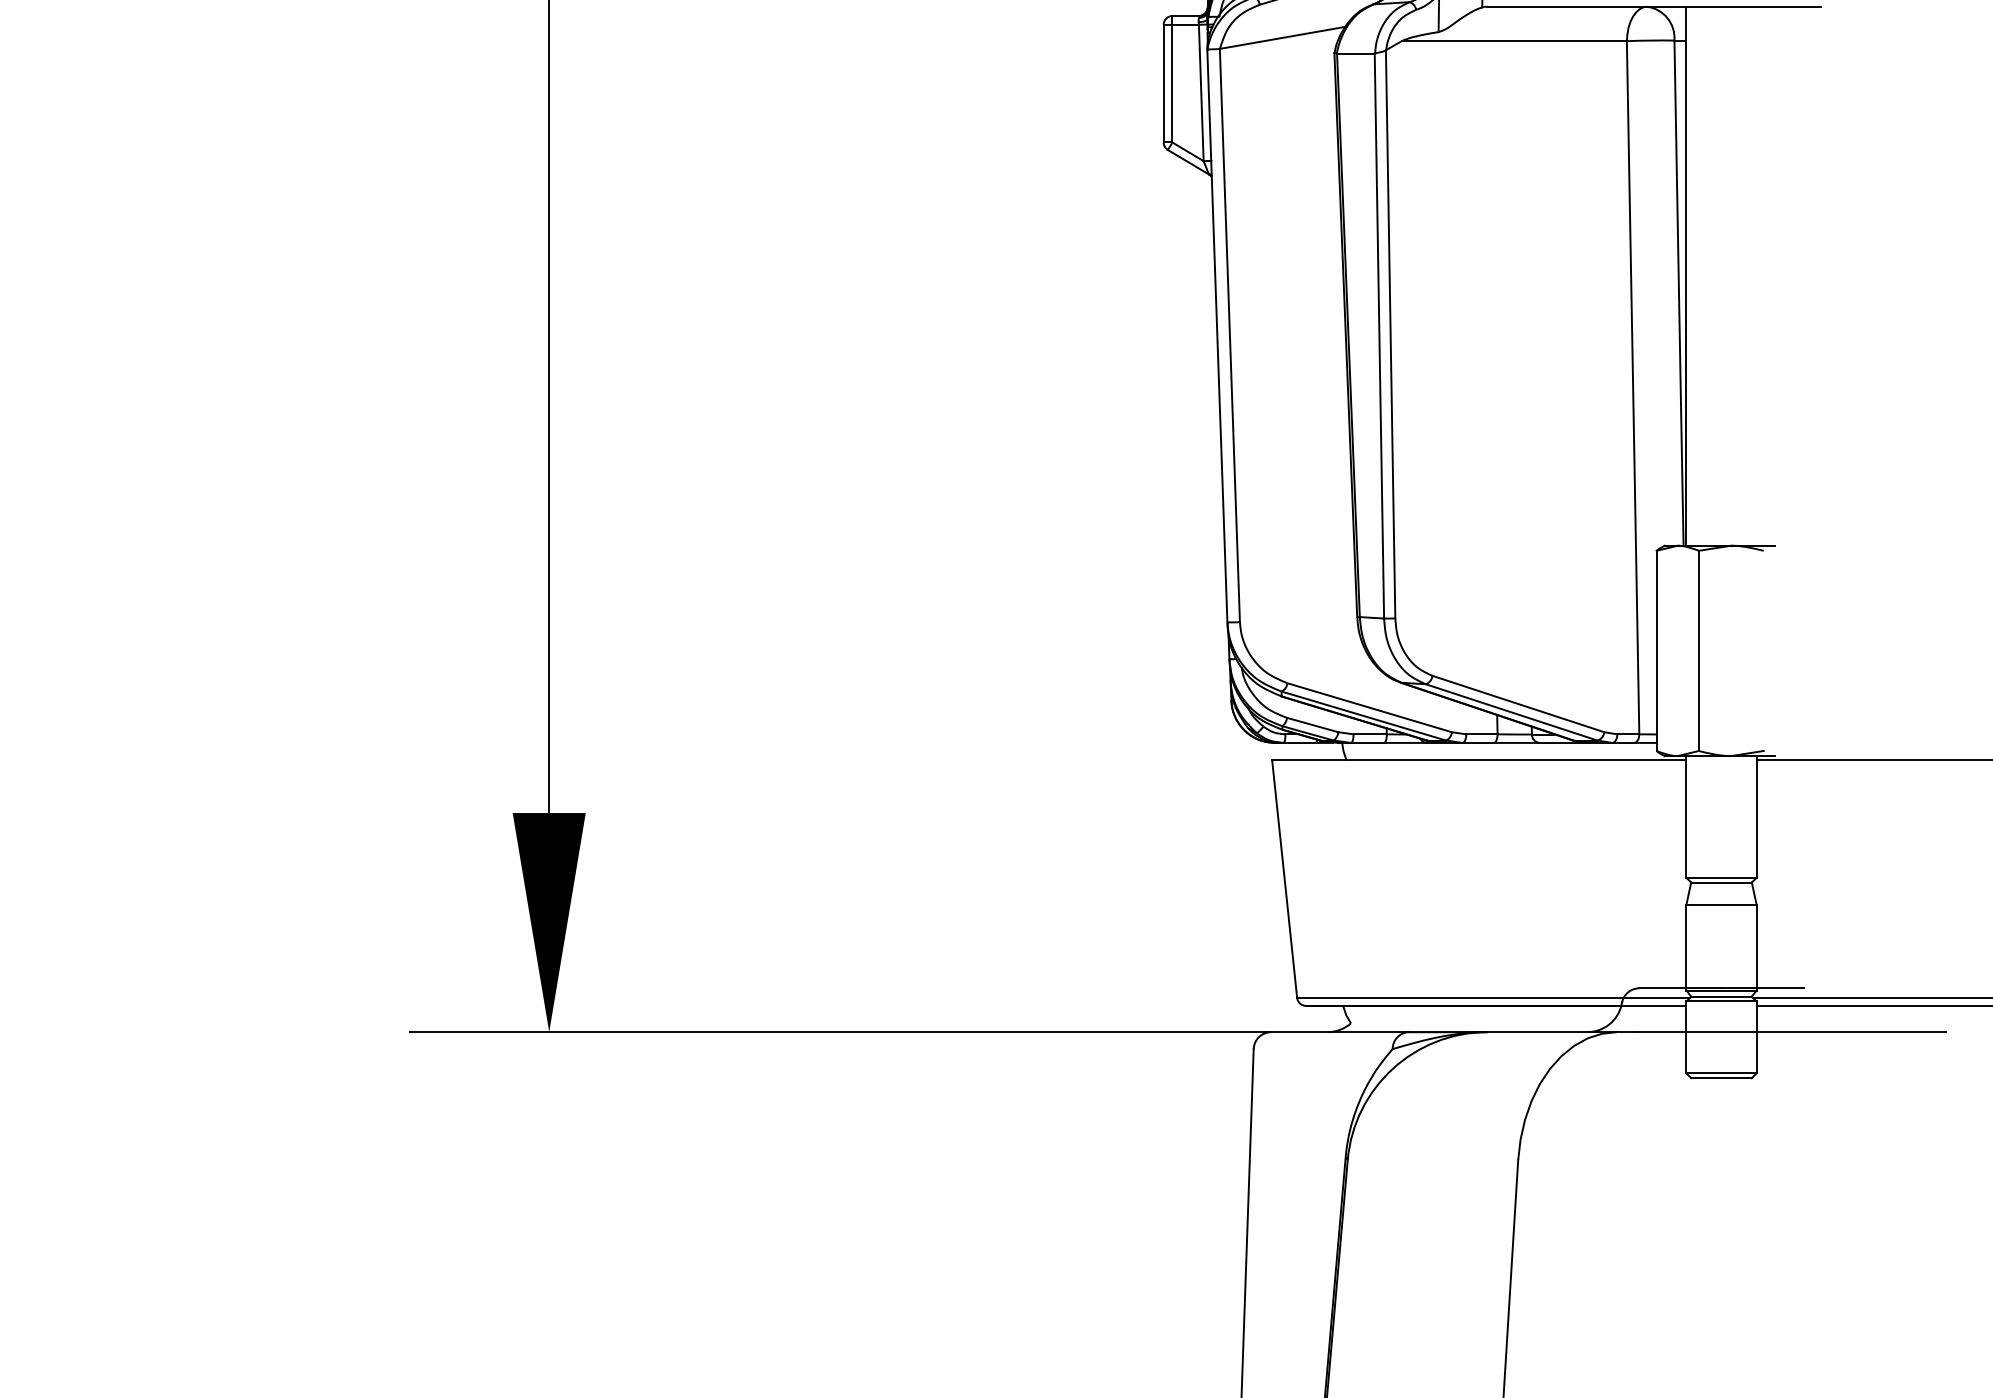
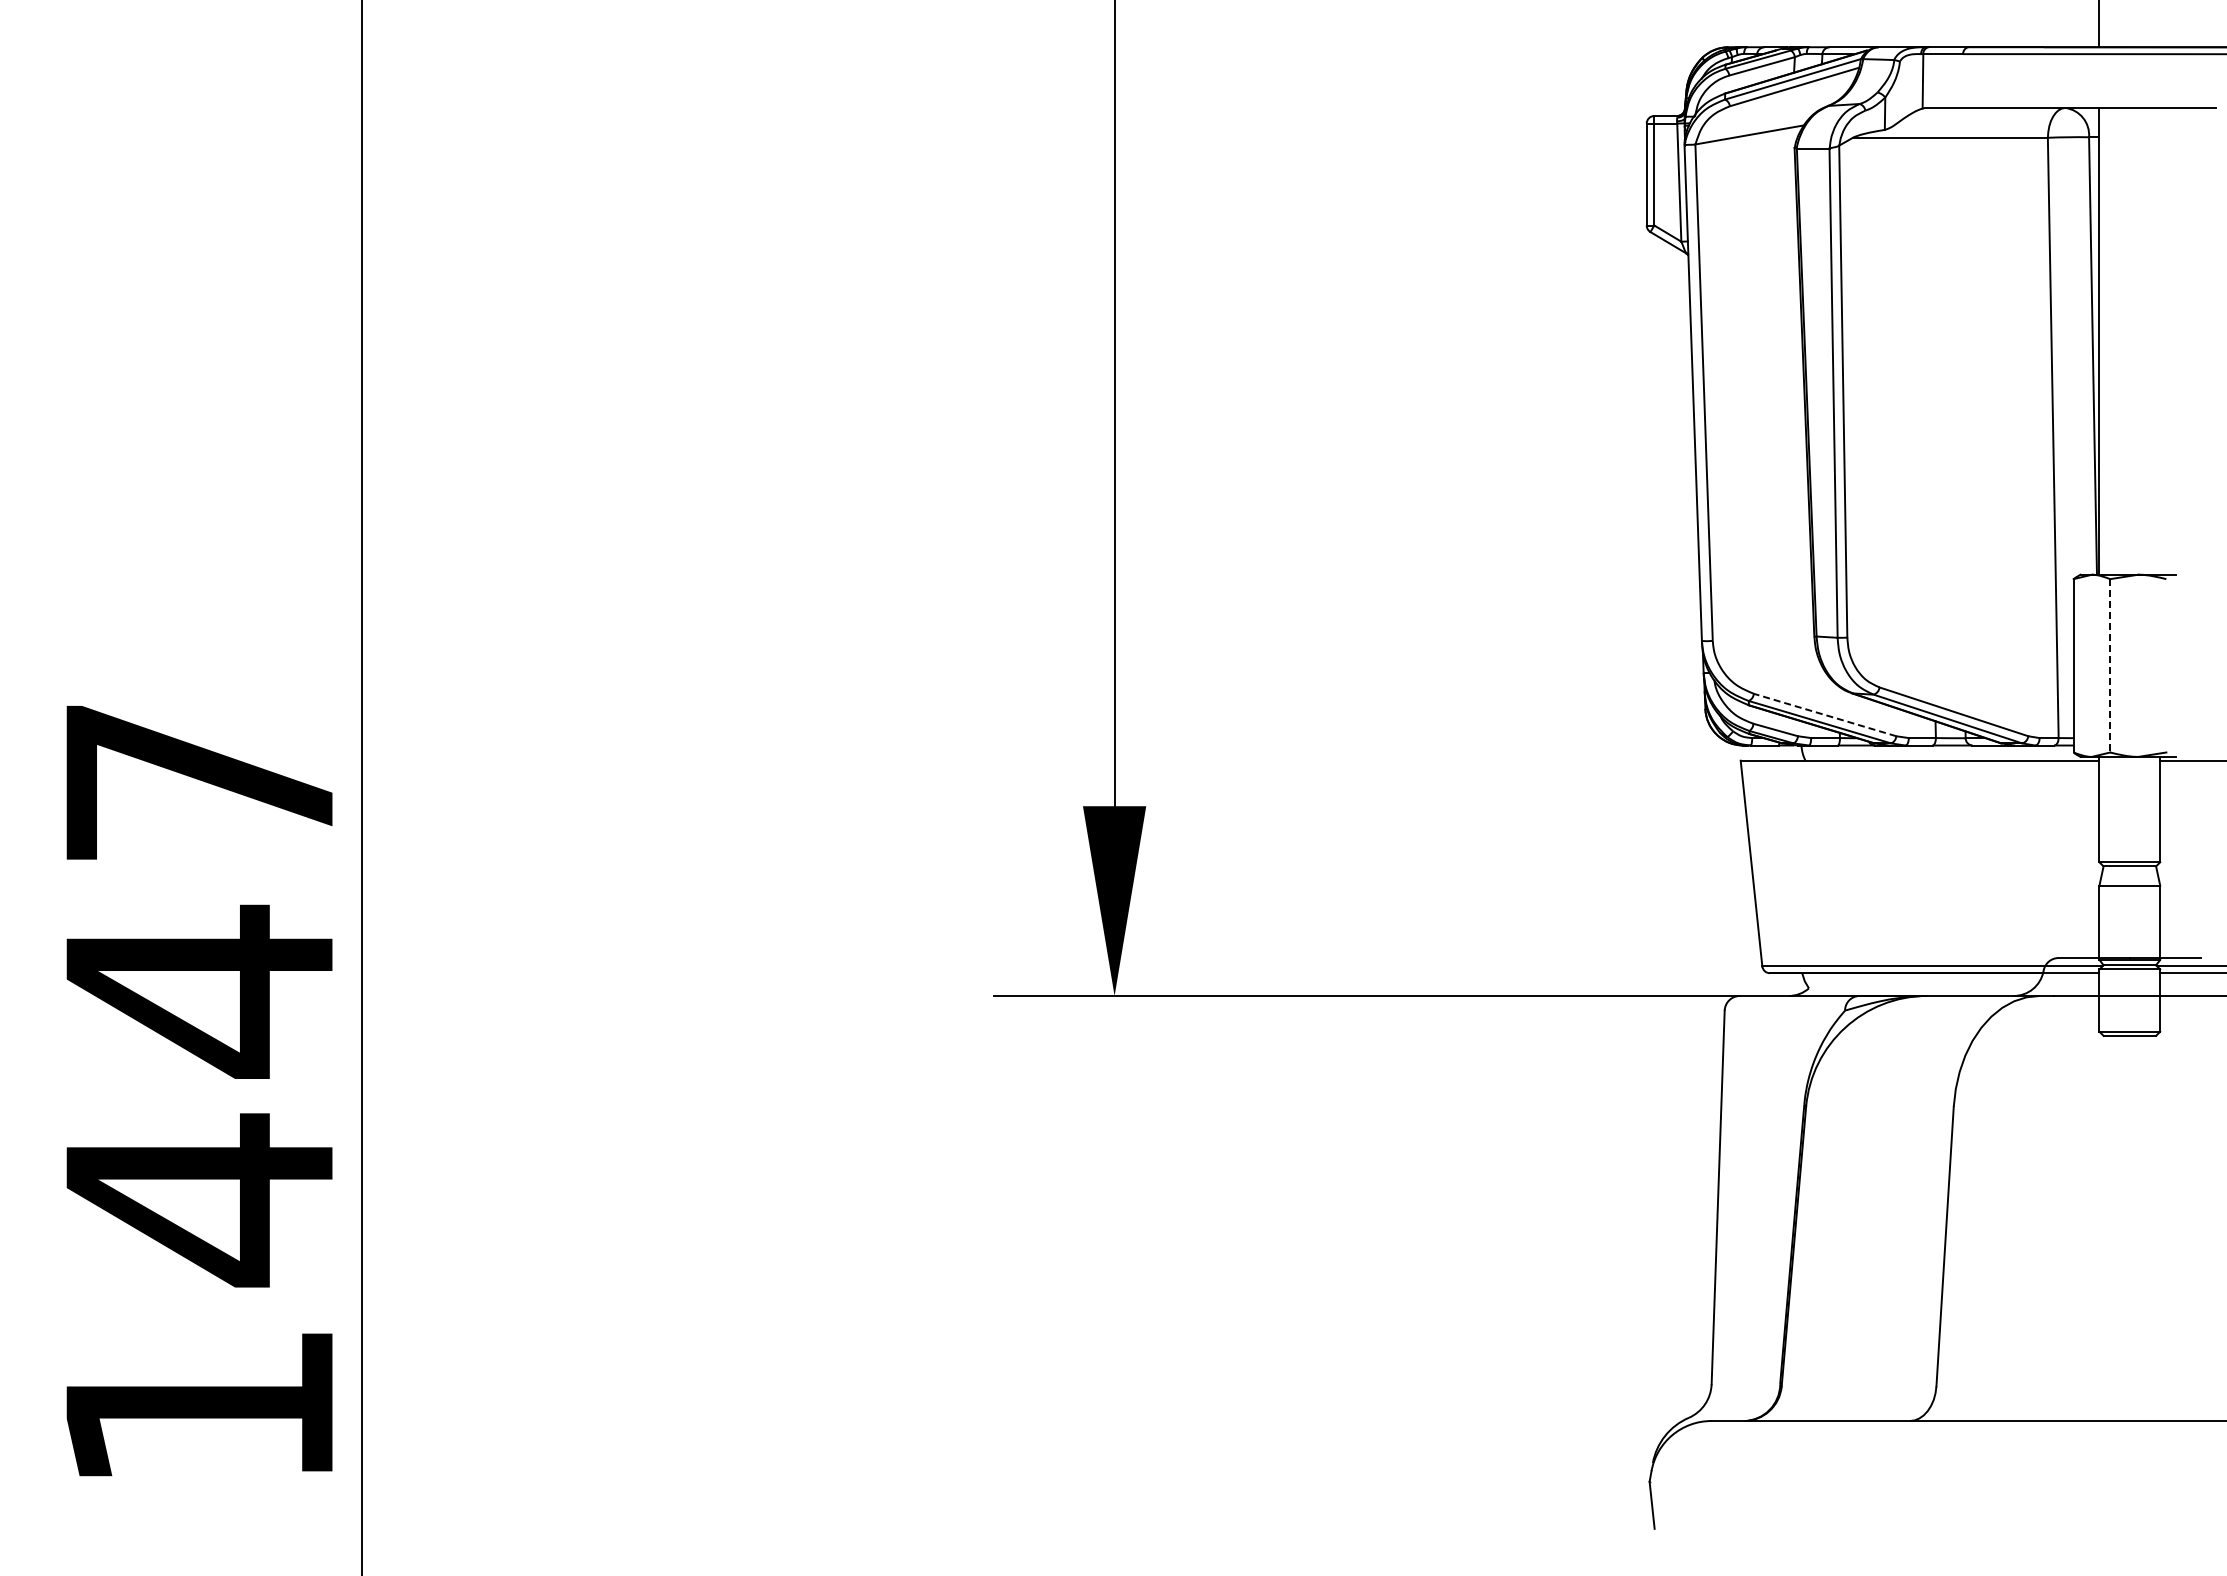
line: (1699, 650) -> (2110, 665), solid -> dashed
line: (1370, 708) -> (1825, 715), solid -> dashed

